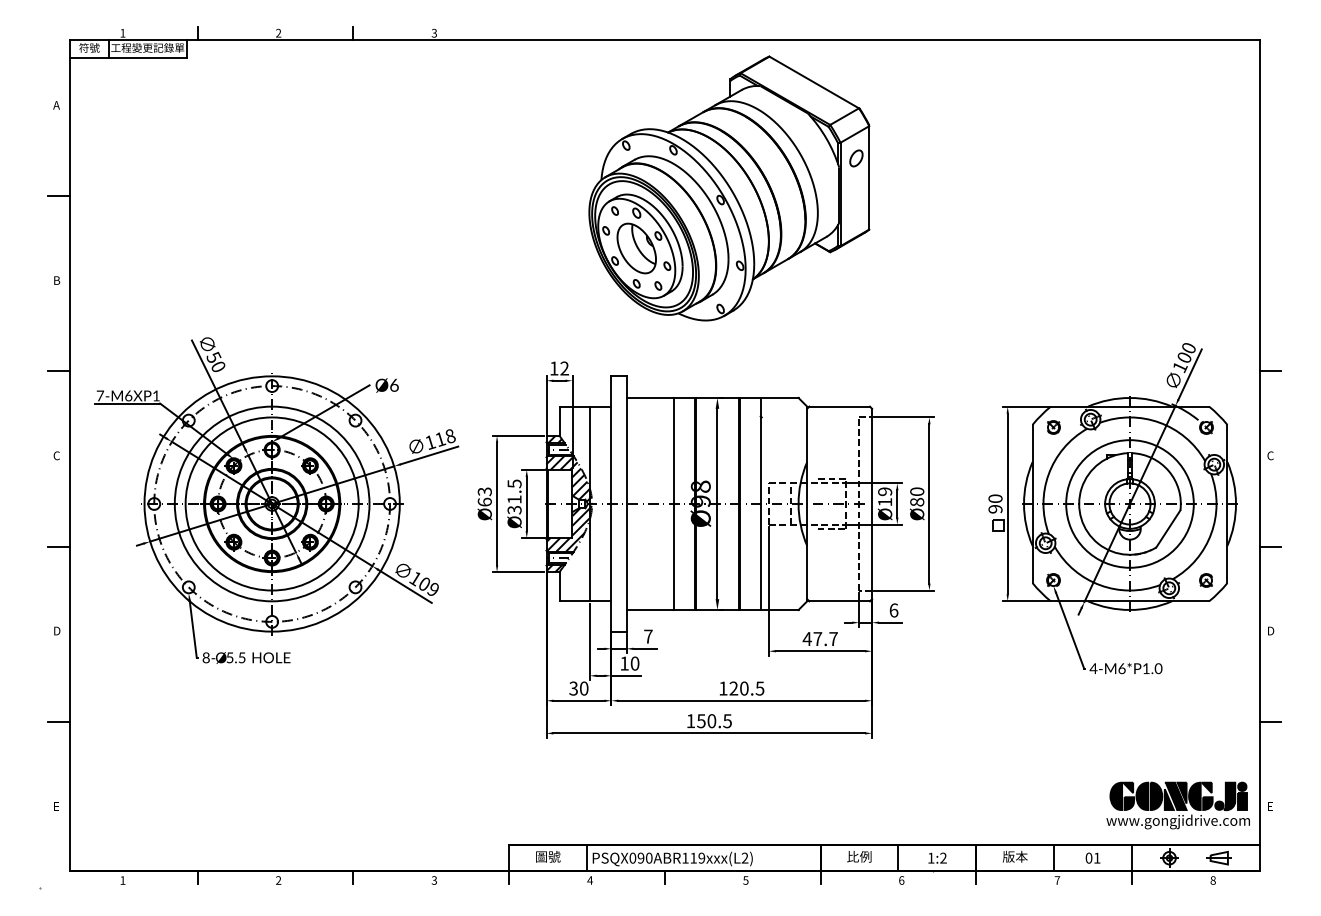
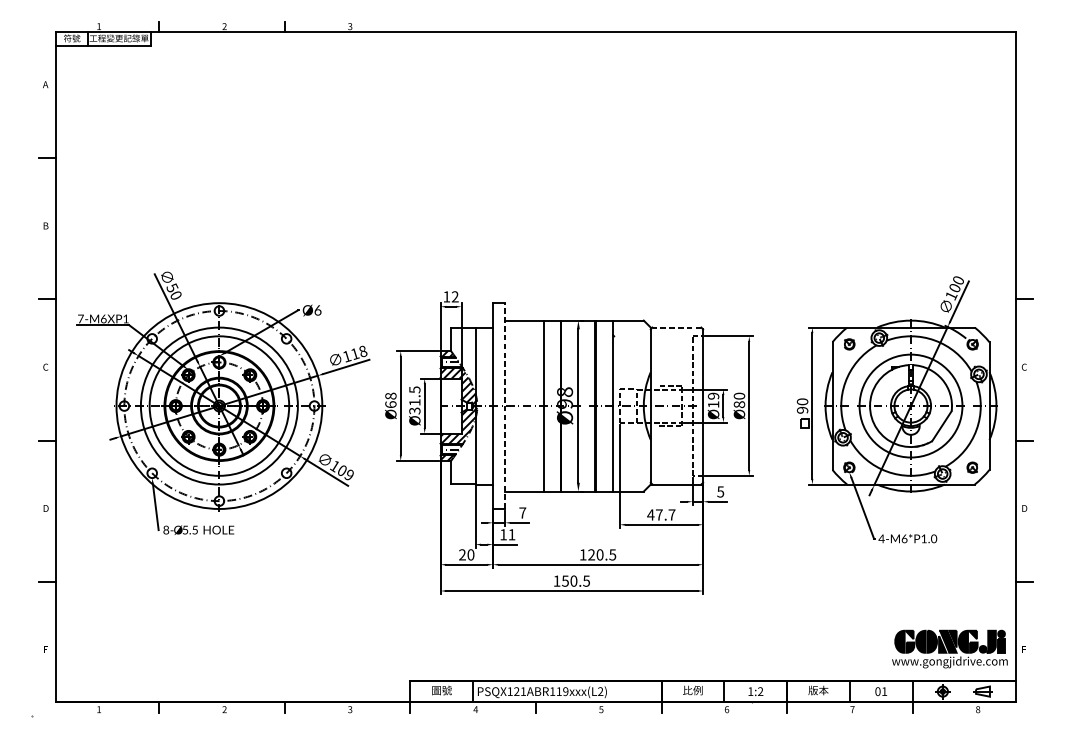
part: (729, 188) -> (588, 151), removed
line: (839, 406) -> (676, 327), solid -> dashed
text: (484, 491) -> (390, 396), Ø63 -> Ø68
line: (626, 503) -> (505, 405), solid -> dashed
text: (893, 610) -> (720, 491), 6 -> 5
text: (634, 663) -> (511, 534), 10 -> 11
text: (573, 688) -> (462, 554), 30 -> 20
text: (640, 857) -> (516, 691), PSQX090ABR119xxx(L2) -> PSQX121ABR119xxx(L2)

